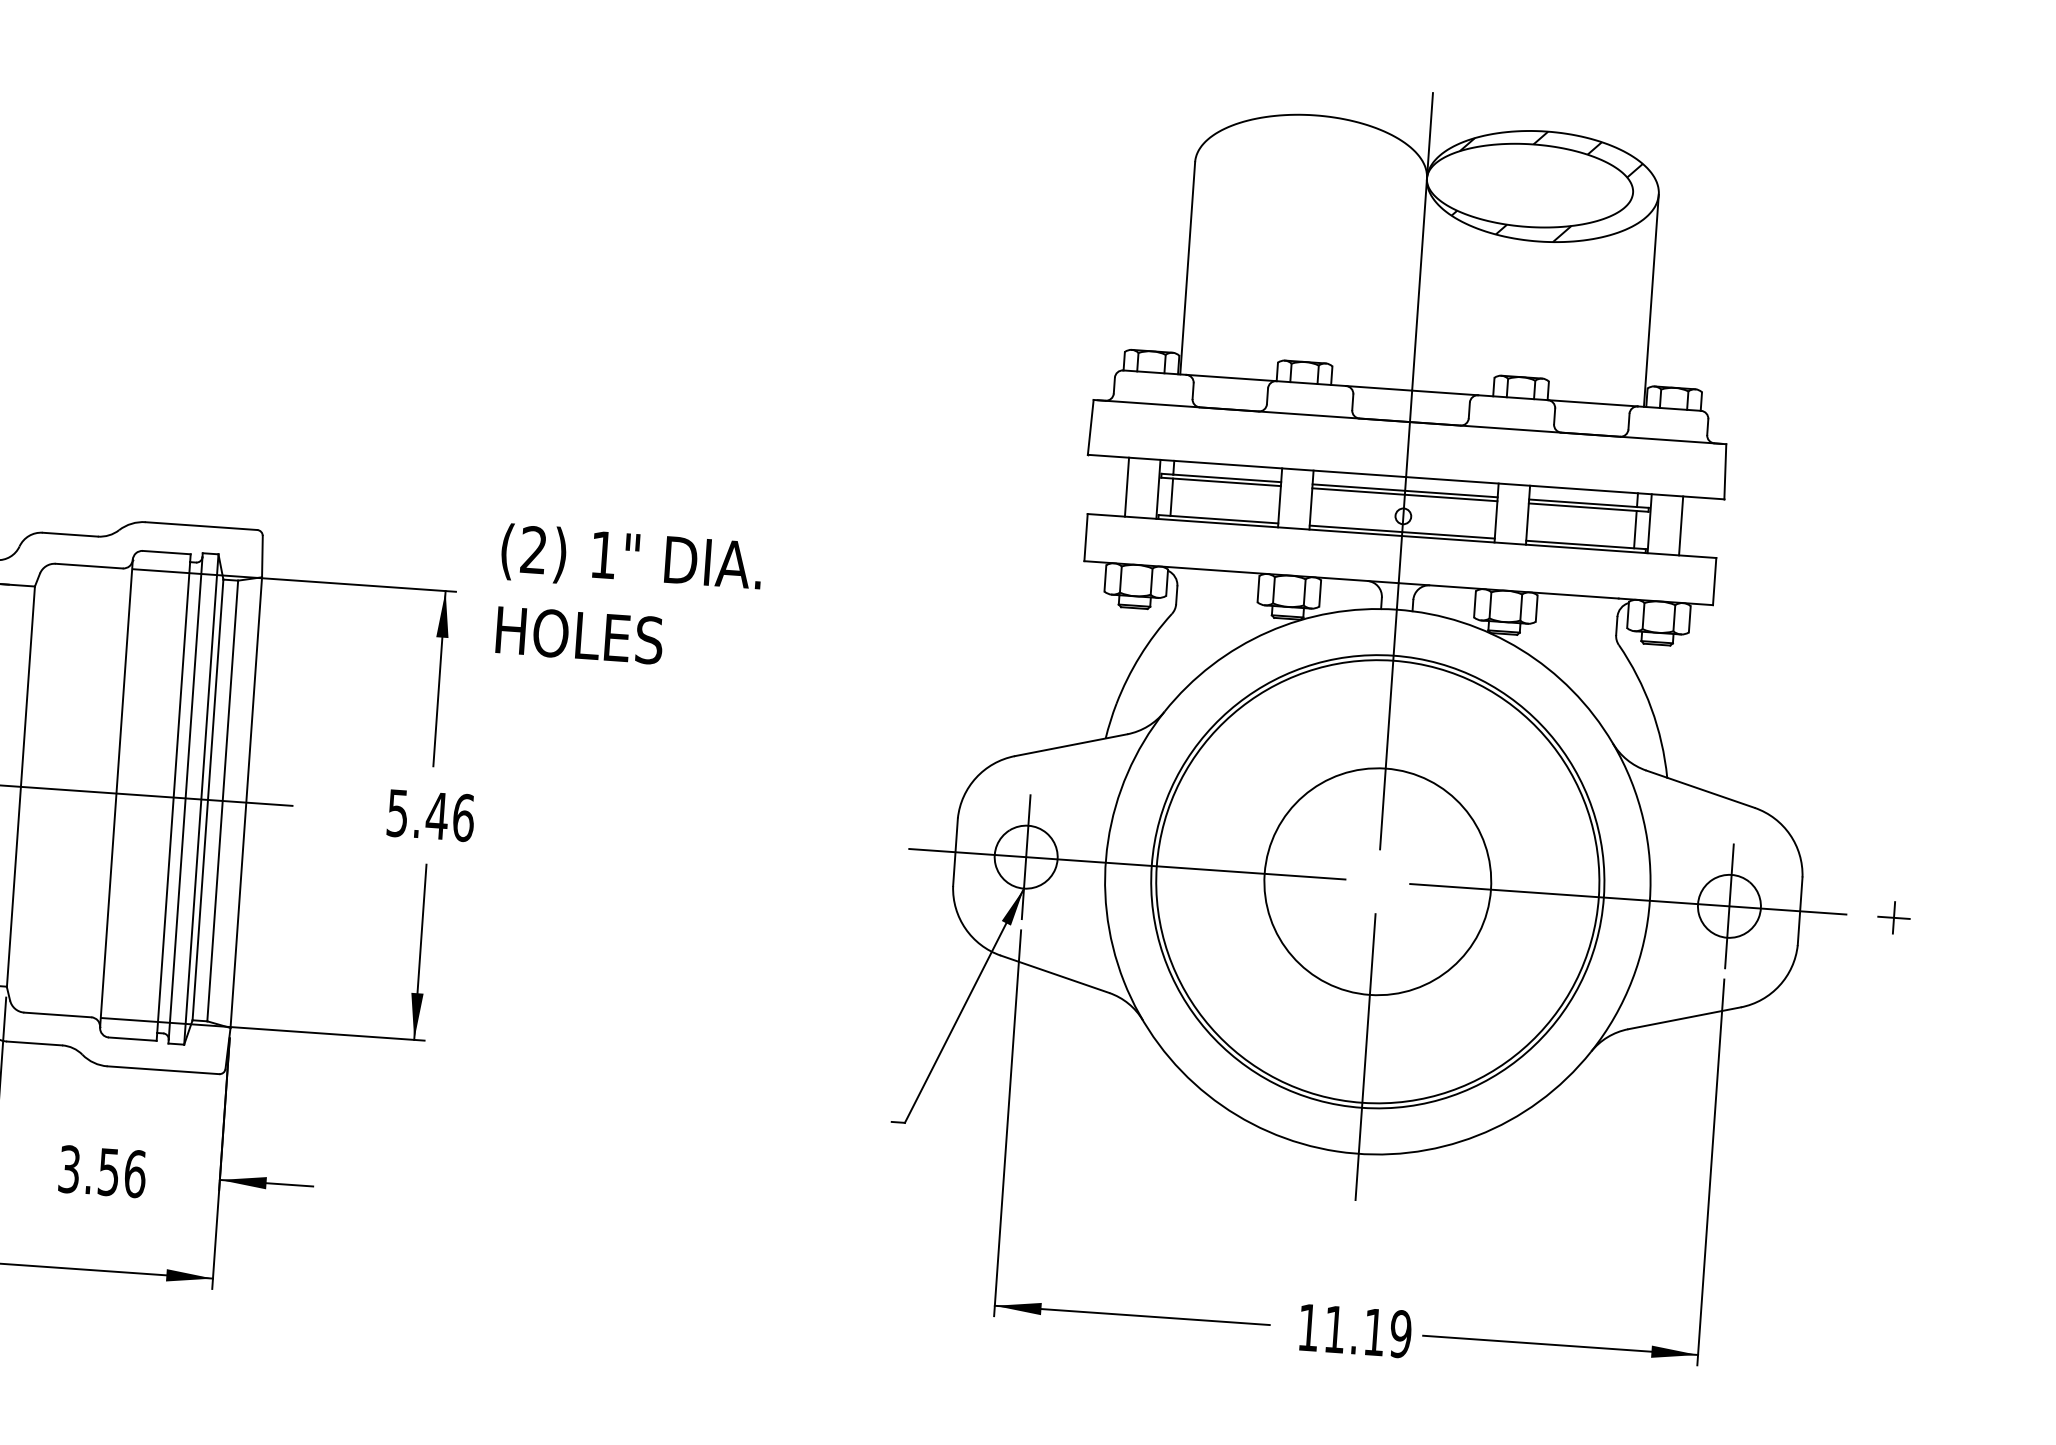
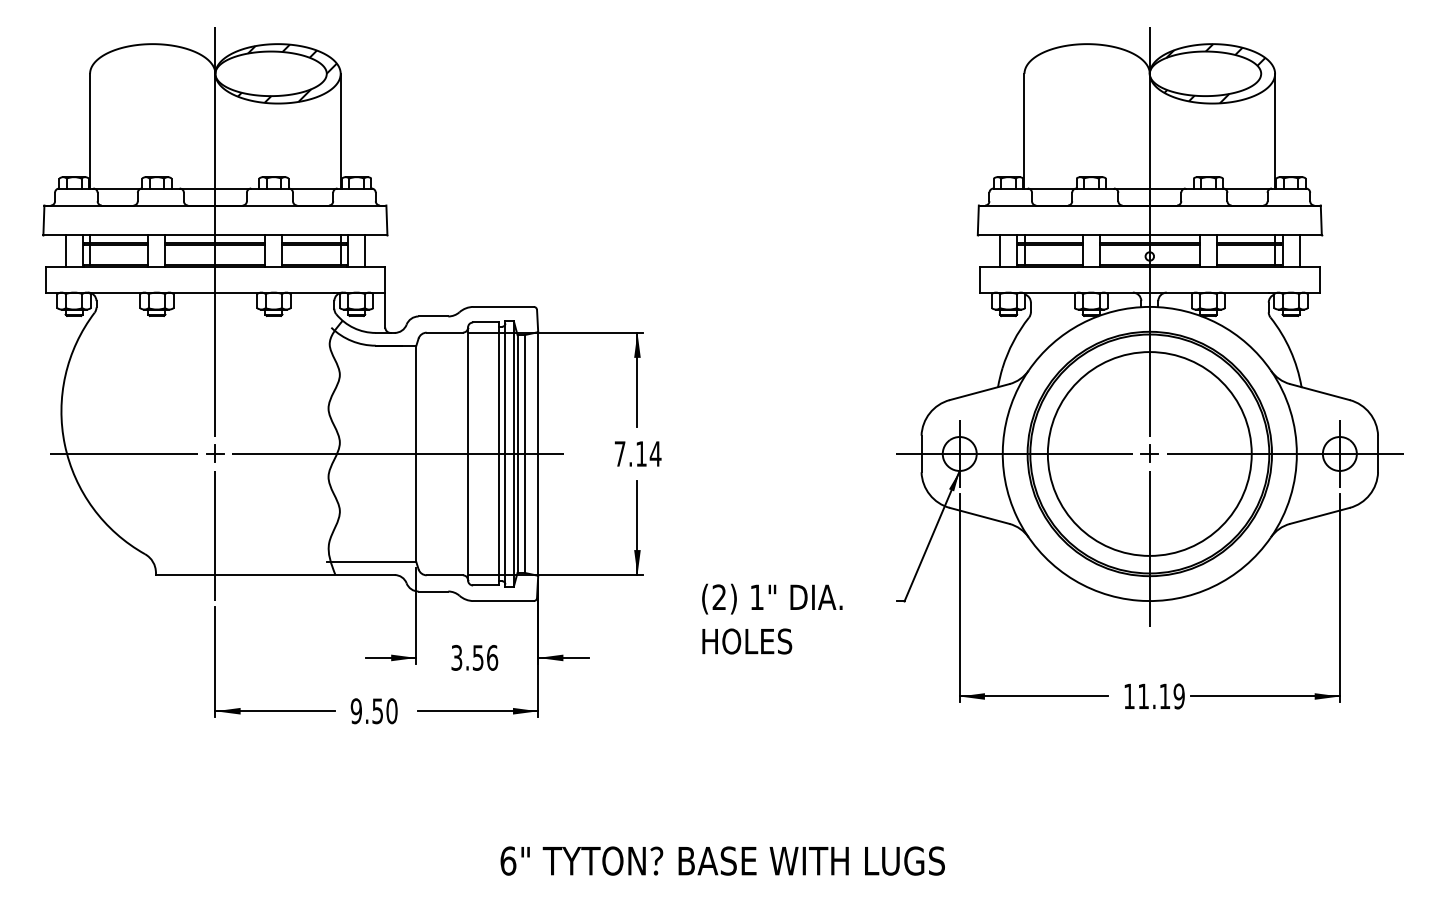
text: (629, 596) -> (772, 618), moved
text: (430, 814) -> (637, 453), 5.46 -> 7.14
circle: (1377, 880) -> (1149, 453), size x1.67
part: (1893, 916) -> (1149, 453), moved

